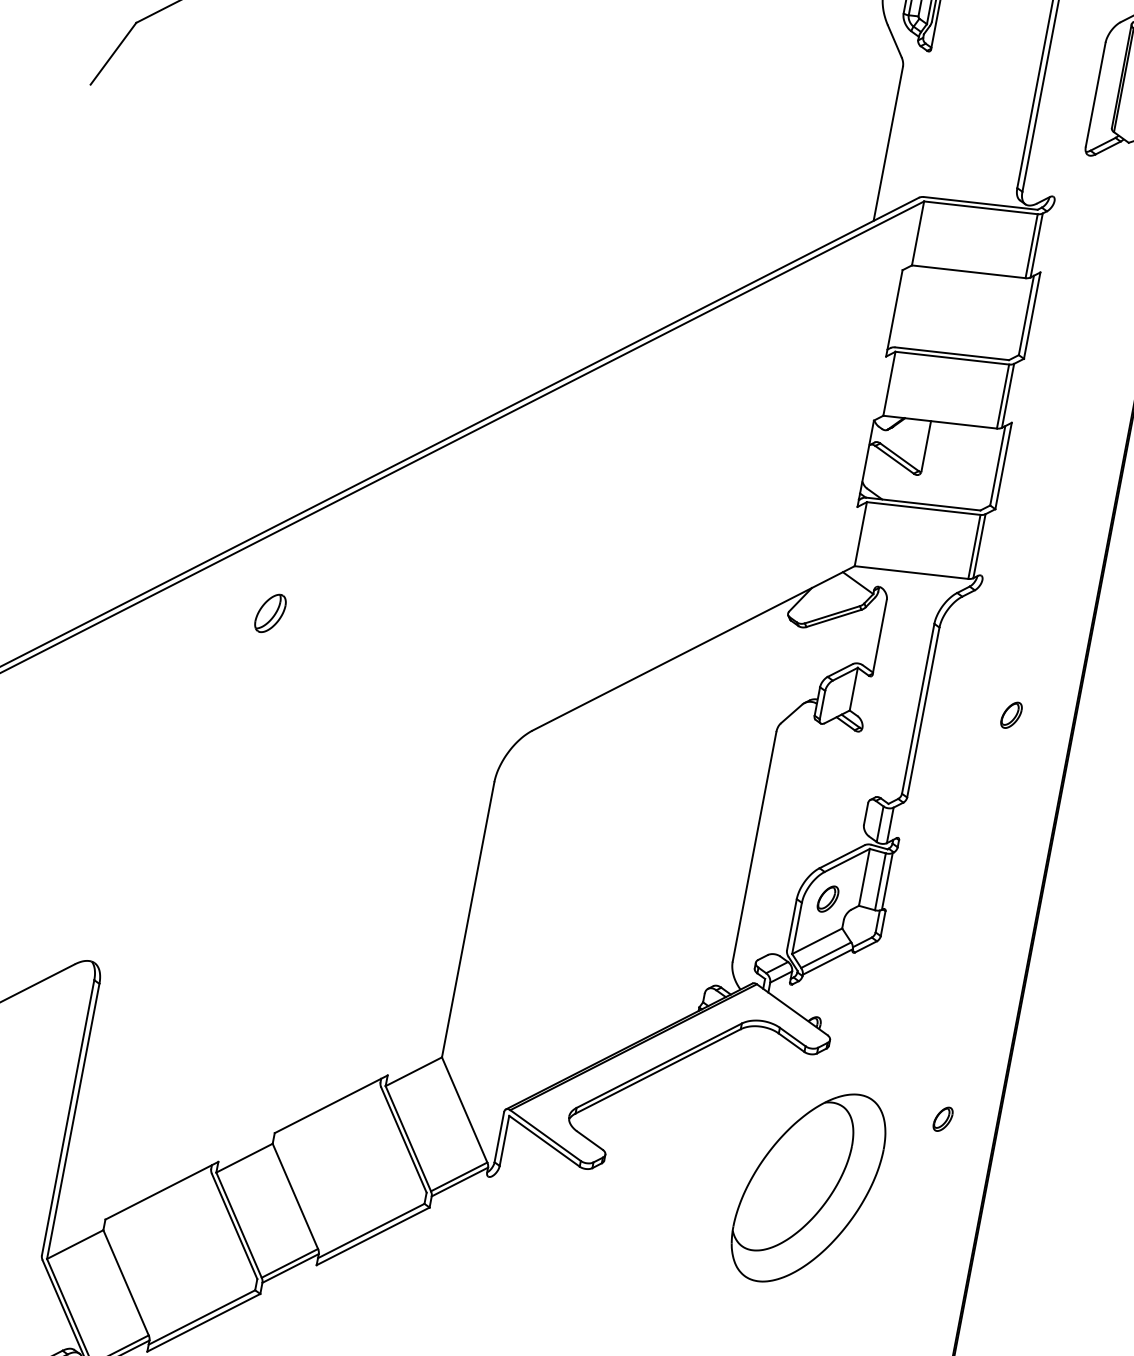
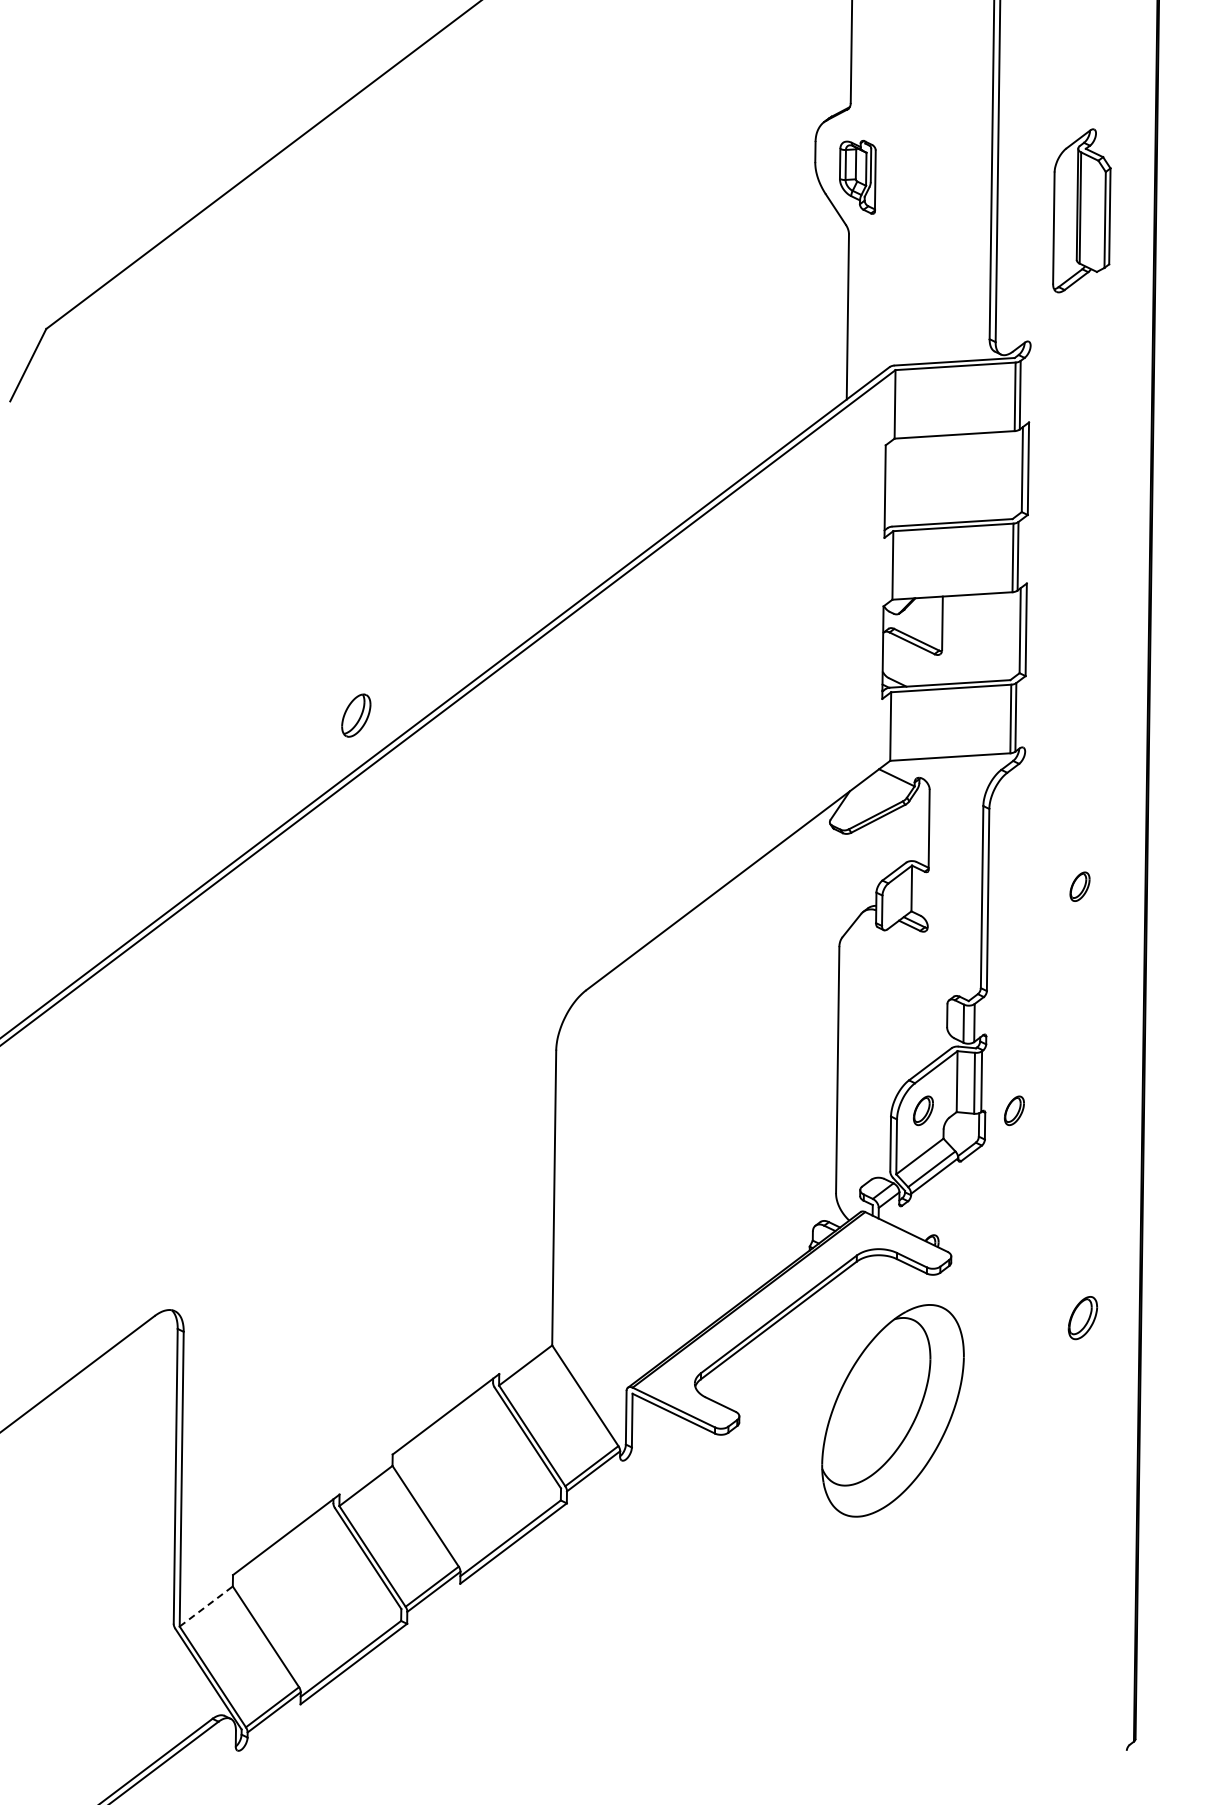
part: (270, 613) -> (356, 715), moved
part: (913, 913) -> (1014, 1110), added
part: (942, 1118) -> (1082, 1317), size x1.6
part: (808, 1187) -> (892, 1410), moved
line: (75, 1244) -> (206, 1606), solid -> dashed

